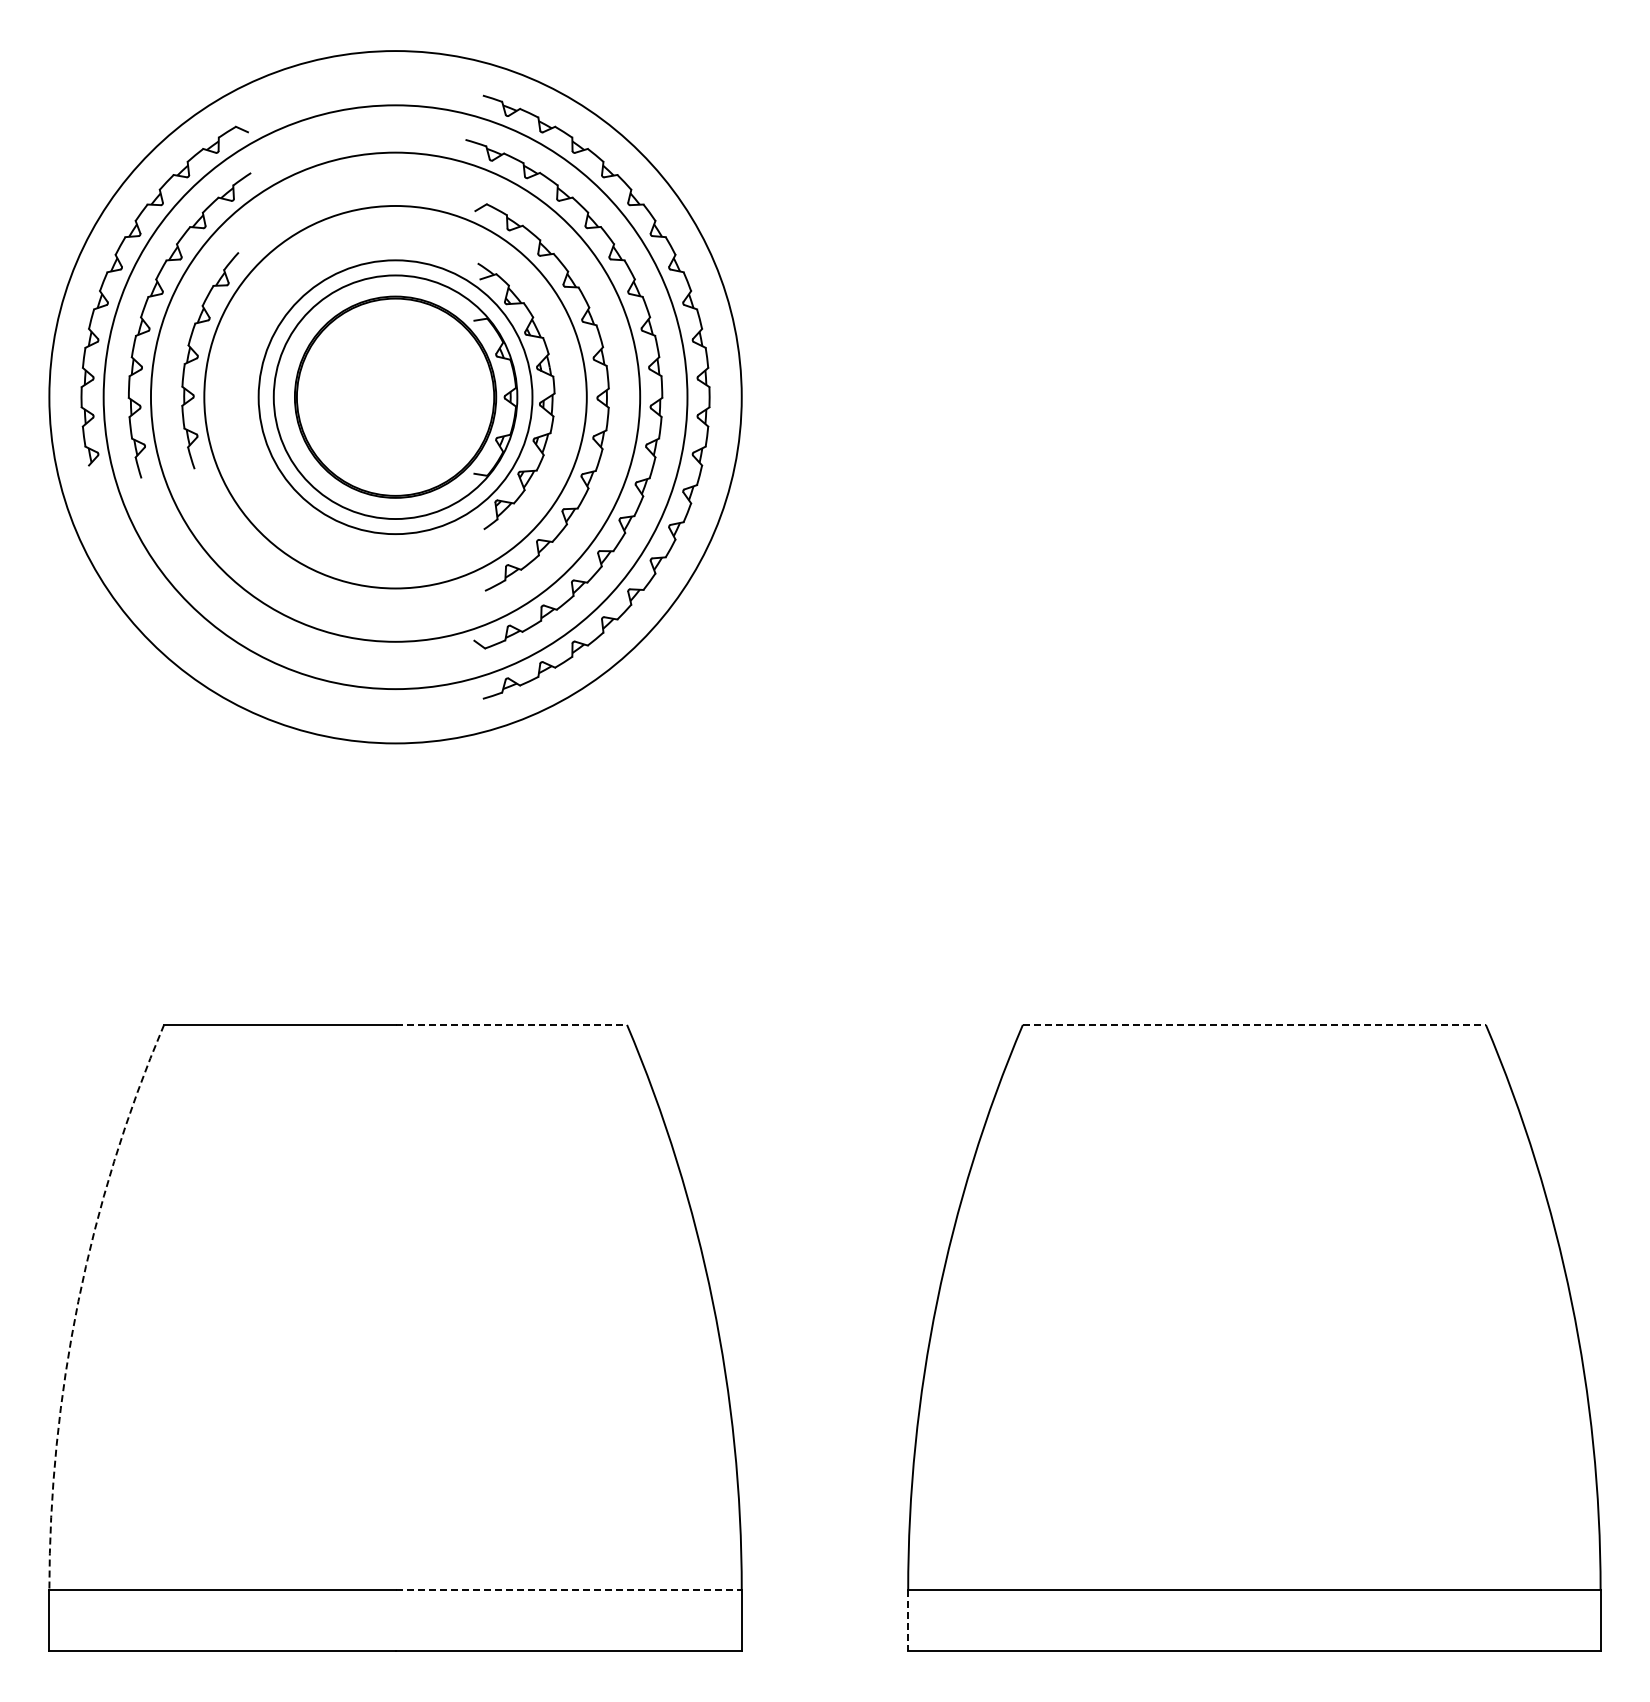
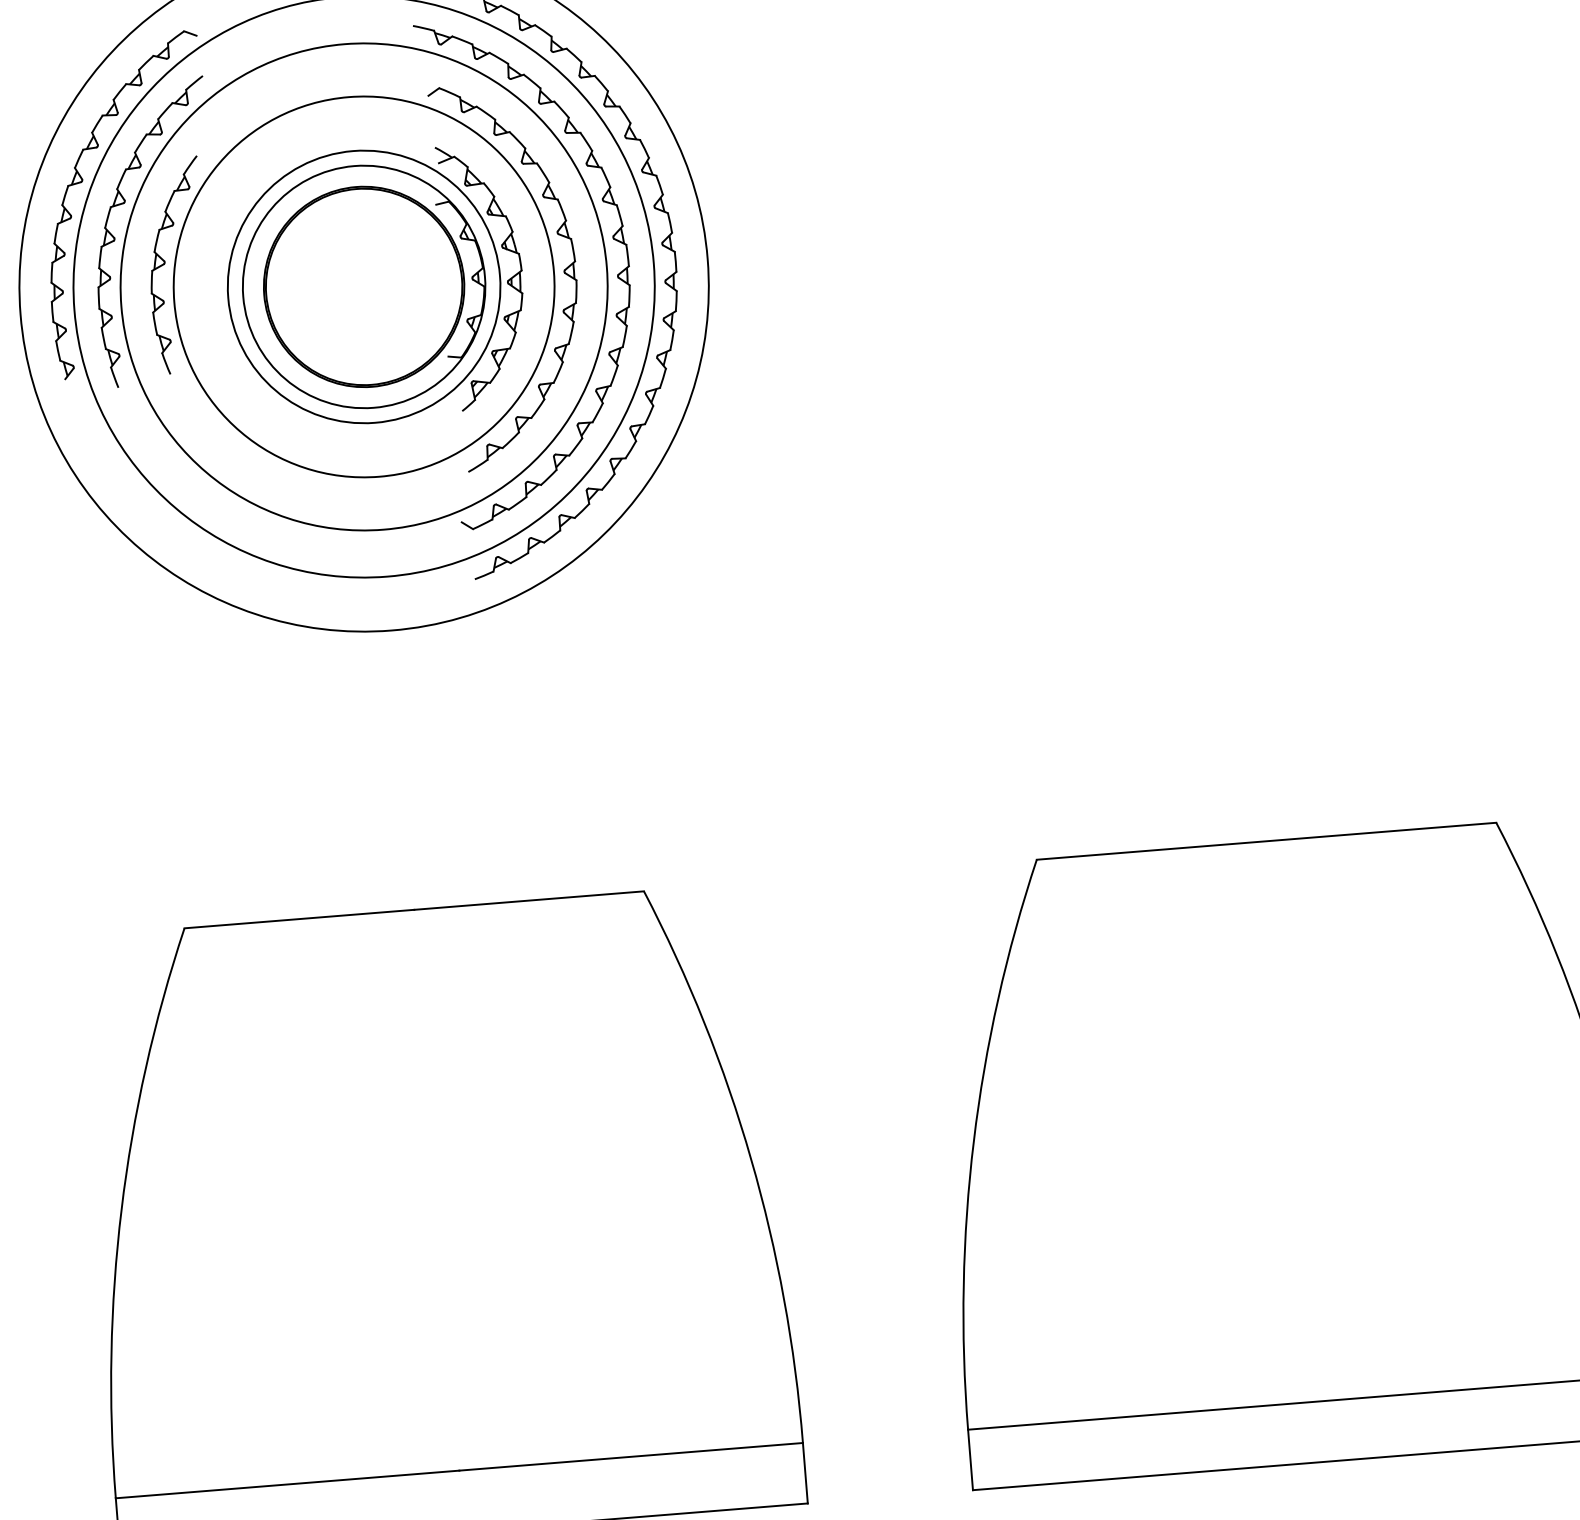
line: (511, 1024) -> (529, 900), dashed -> solid
line: (1254, 1024) -> (1266, 840), dashed -> solid
arc: (78, 1301) -> (121, 1209), dashed -> solid
line: (569, 1590) -> (632, 1457), dashed -> solid
line: (908, 1620) -> (970, 1459), dashed -> solid

